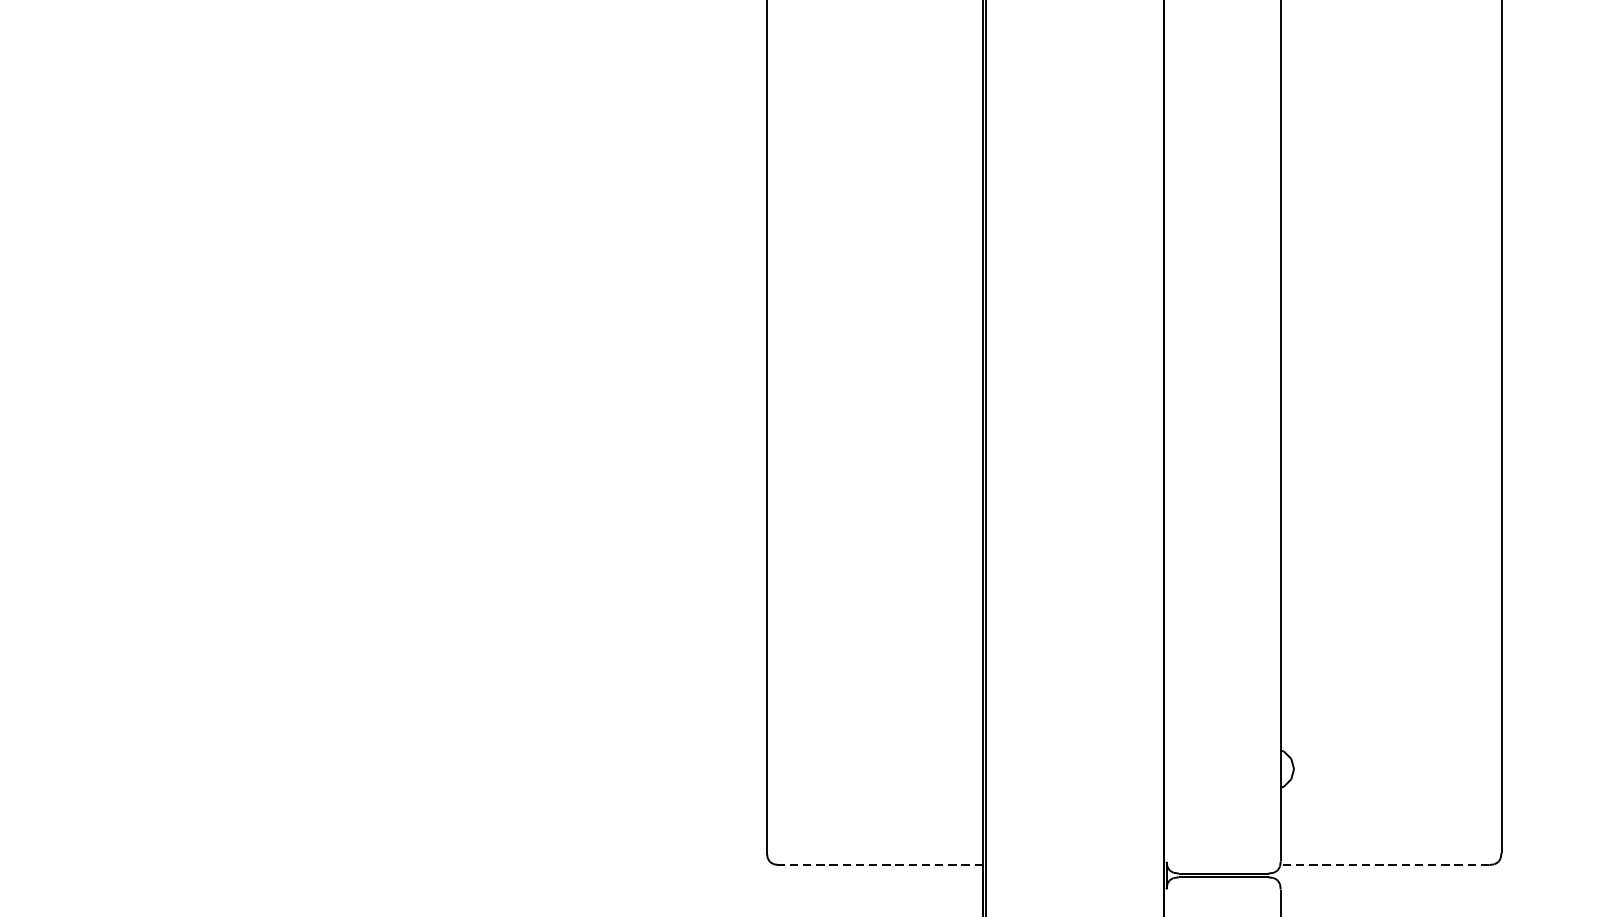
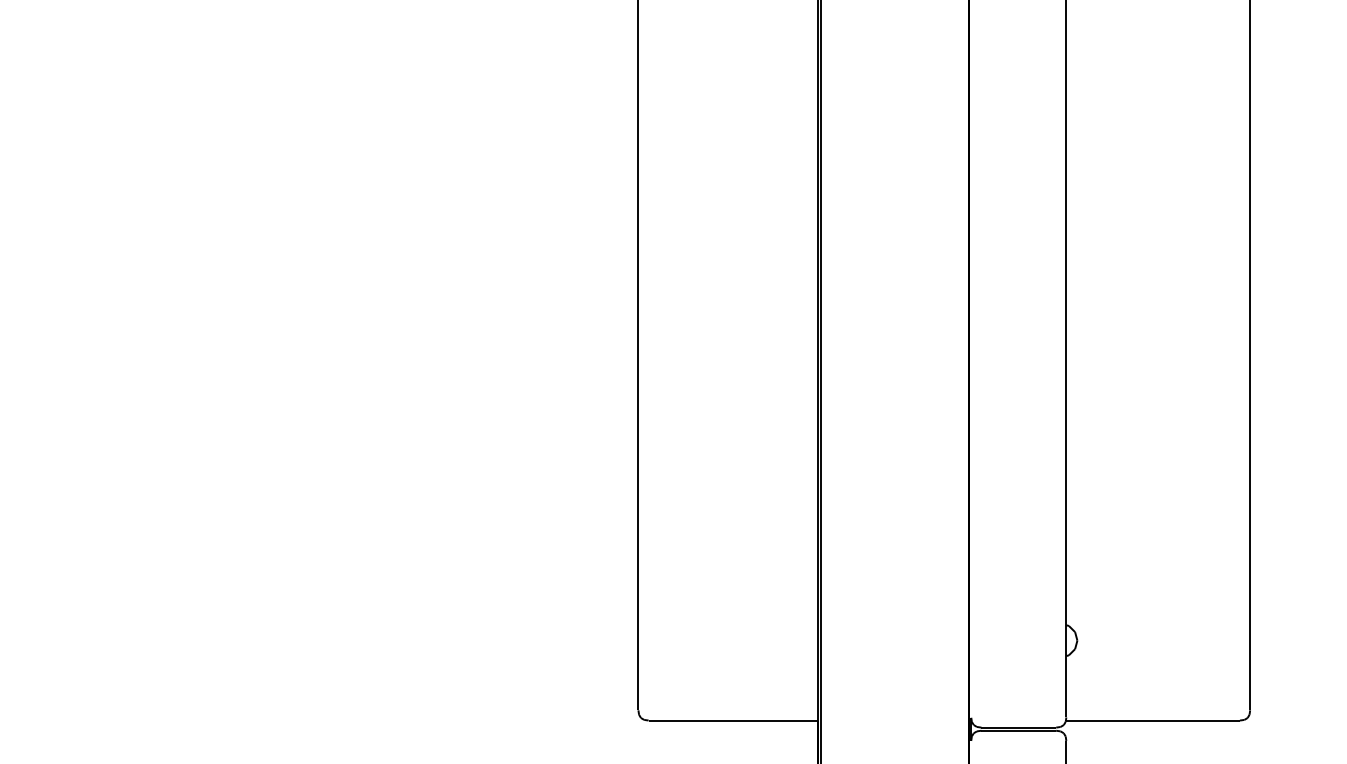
line: (881, 865) -> (733, 720), dashed -> solid
line: (1384, 865) -> (1152, 720), dashed -> solid

